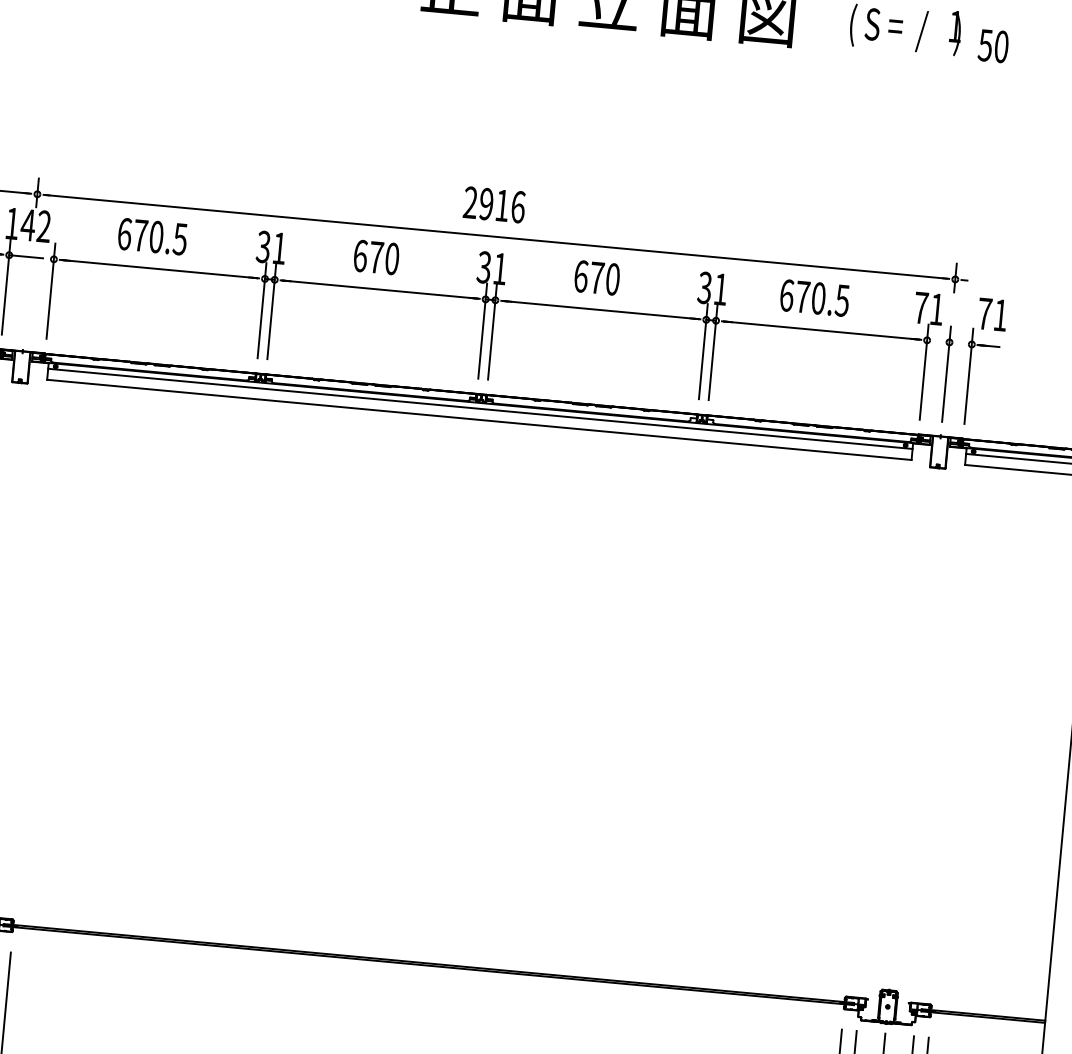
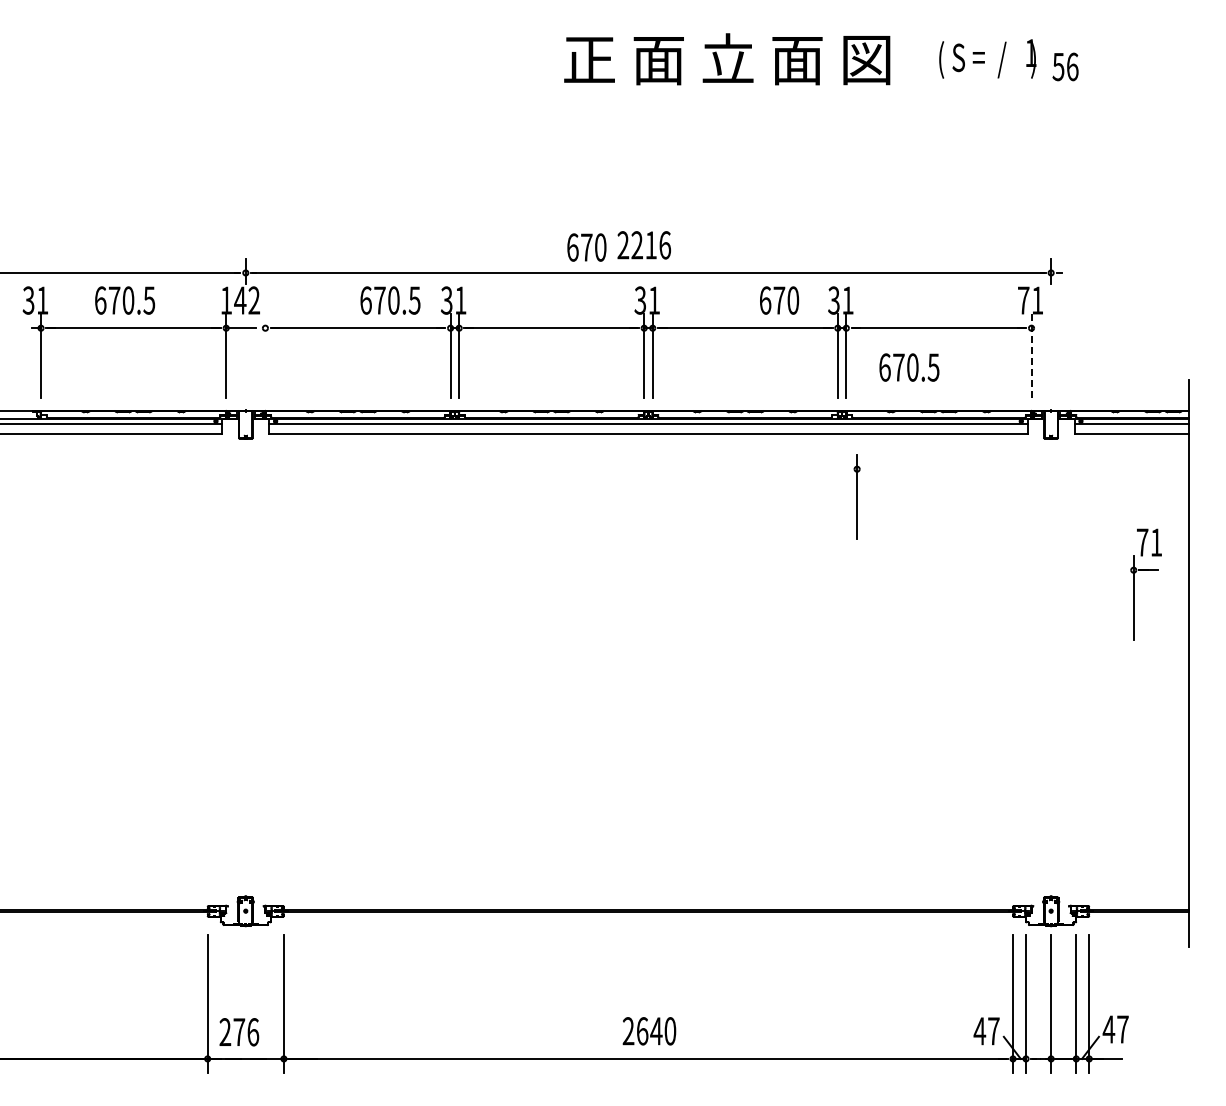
text: (1001, 46) -> (1072, 66), 50 -> 56
text: (485, 204) -> (636, 245), 2916 -> 2216
text: (152, 236) -> (390, 300), moved
text: (376, 257) -> (586, 247), moved
text: (597, 277) -> (779, 300), moved
line: (51, 290) -> (265, 355), removed
text: (814, 298) -> (909, 367), moved
part: (971, 360) -> (1134, 584), moved
line: (924, 372) -> (1031, 356), solid -> dashed
part: (945, 373) -> (856, 496), moved

